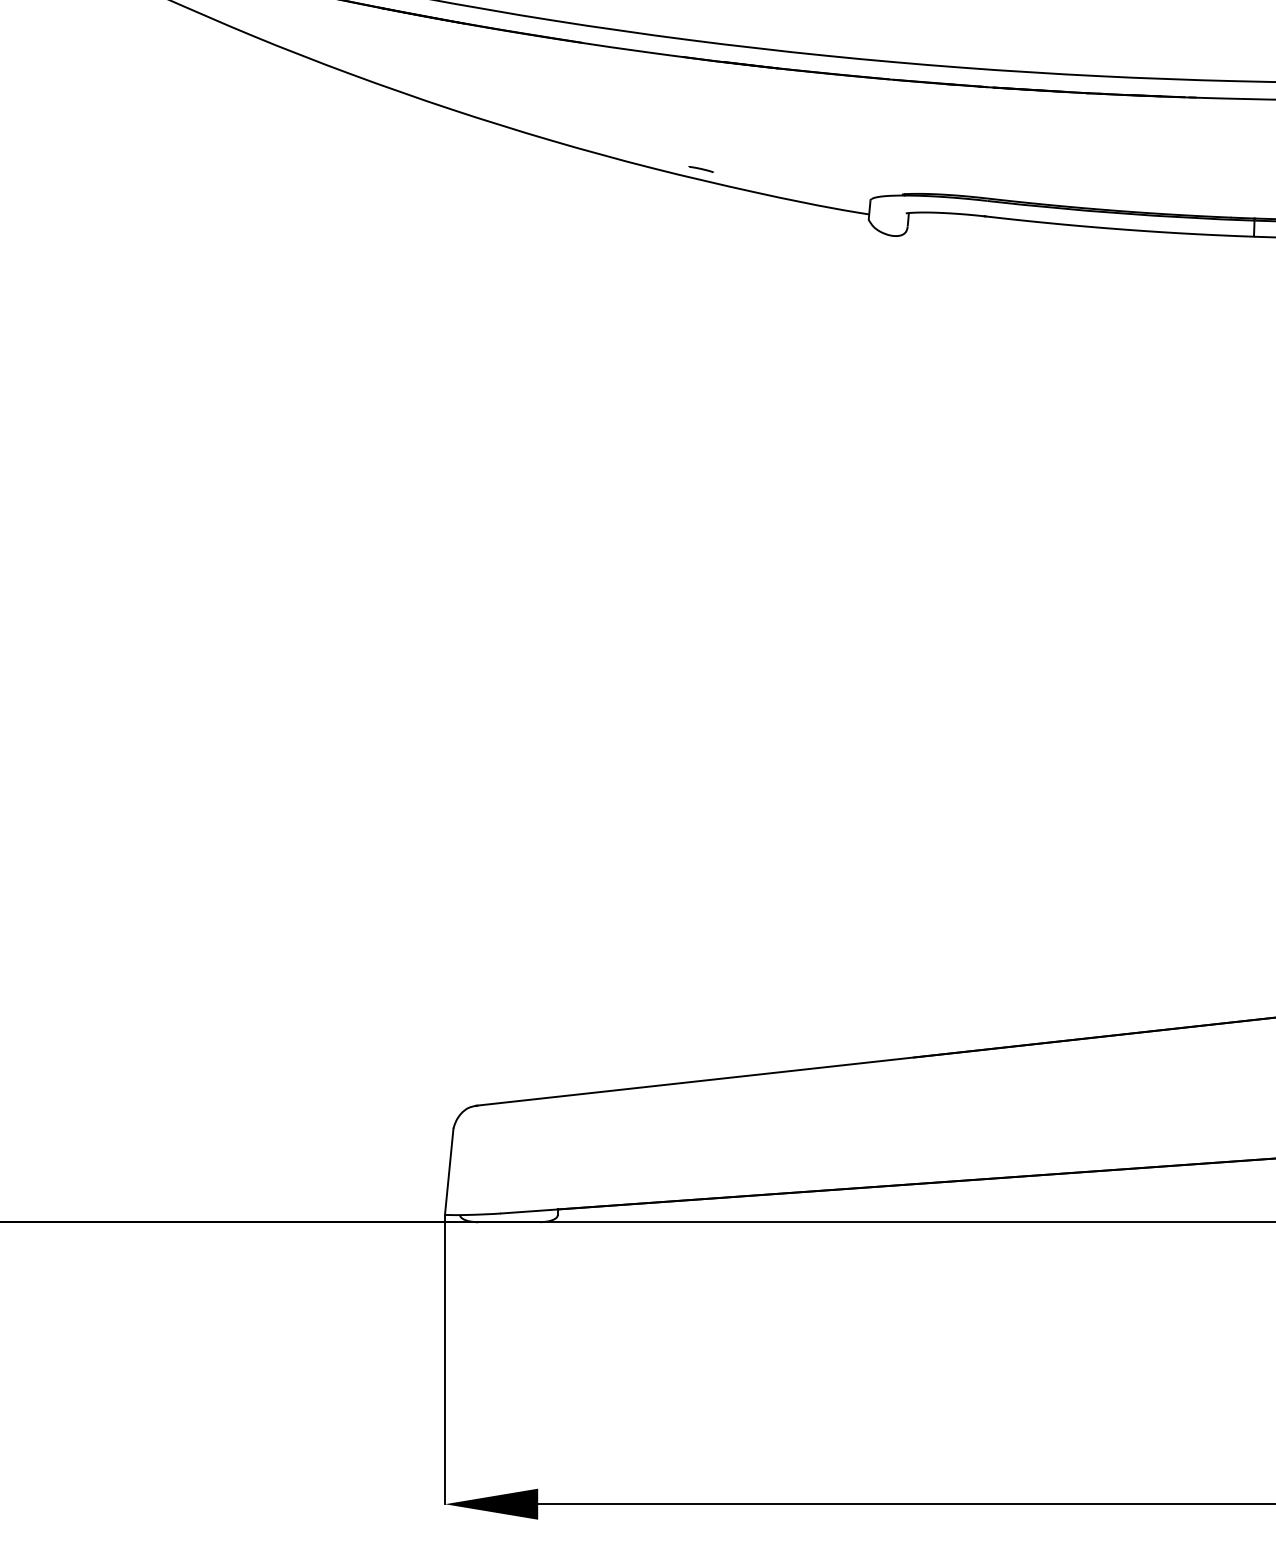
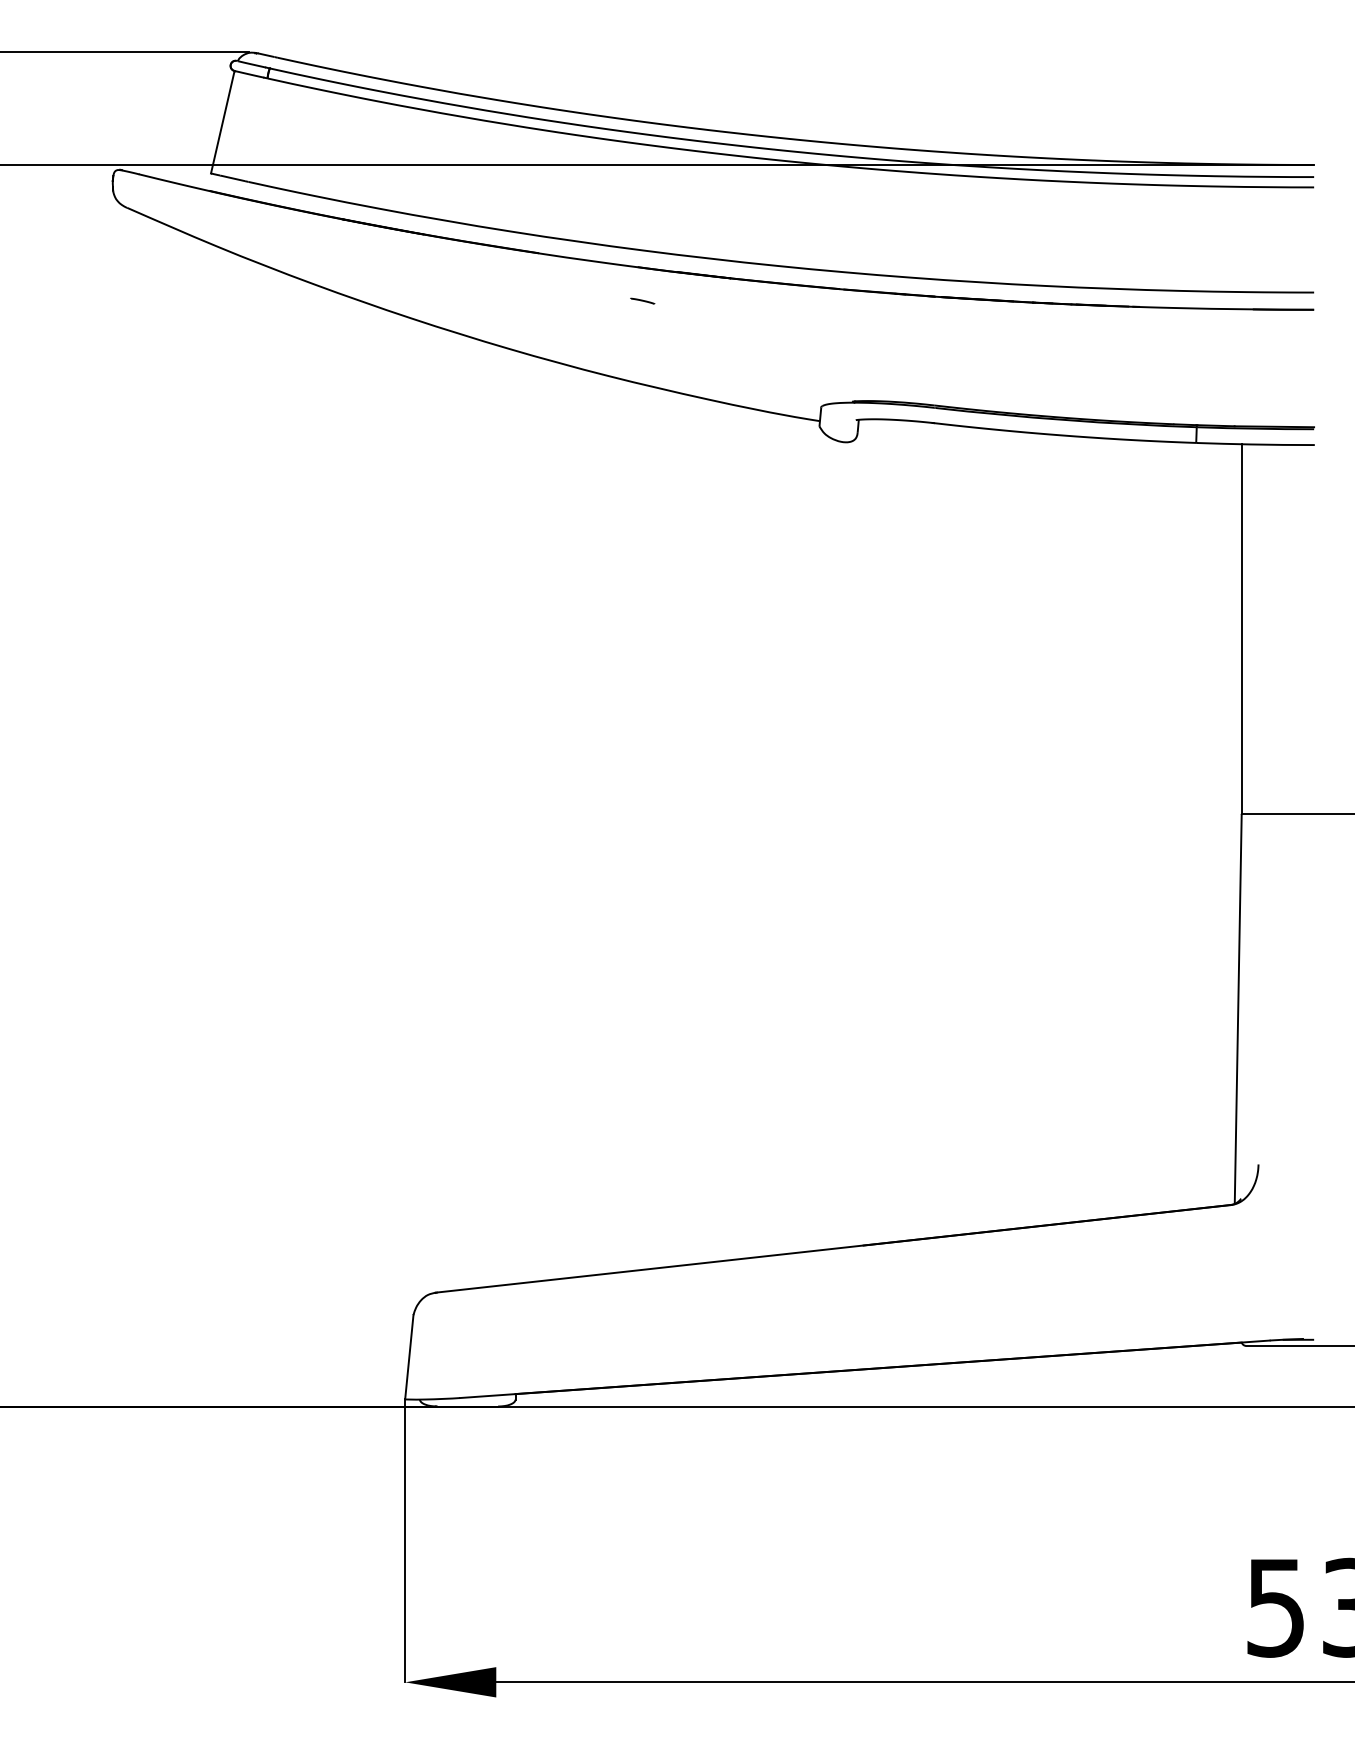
line: (700, 168) -> (642, 300), moved

